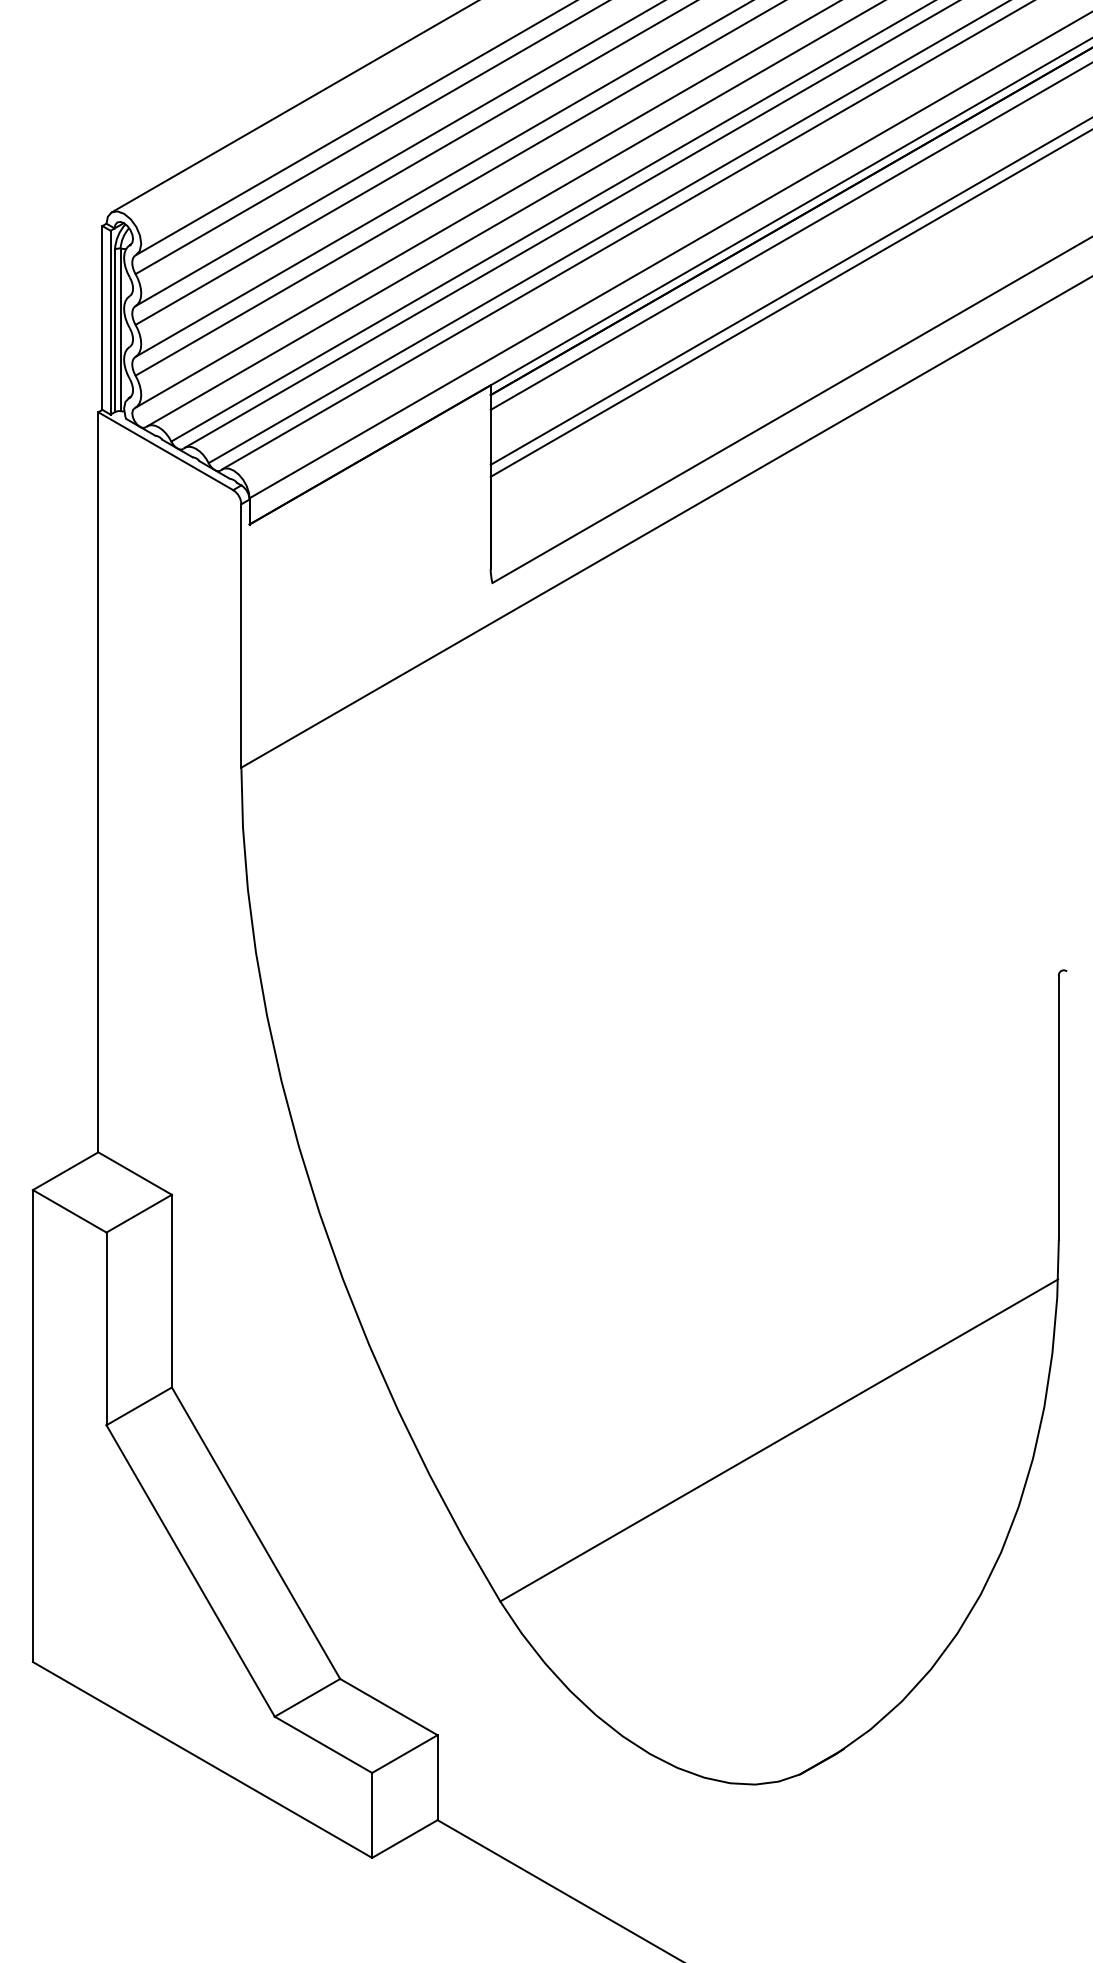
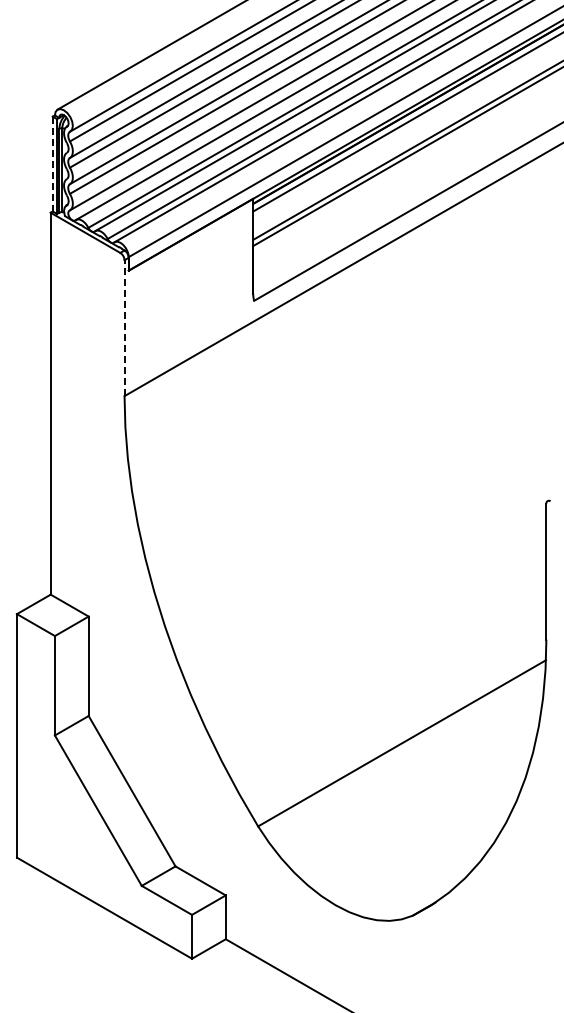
line: (101, 318) -> (52, 164), solid -> dashed
line: (241, 636) -> (124, 328), solid -> dashed

